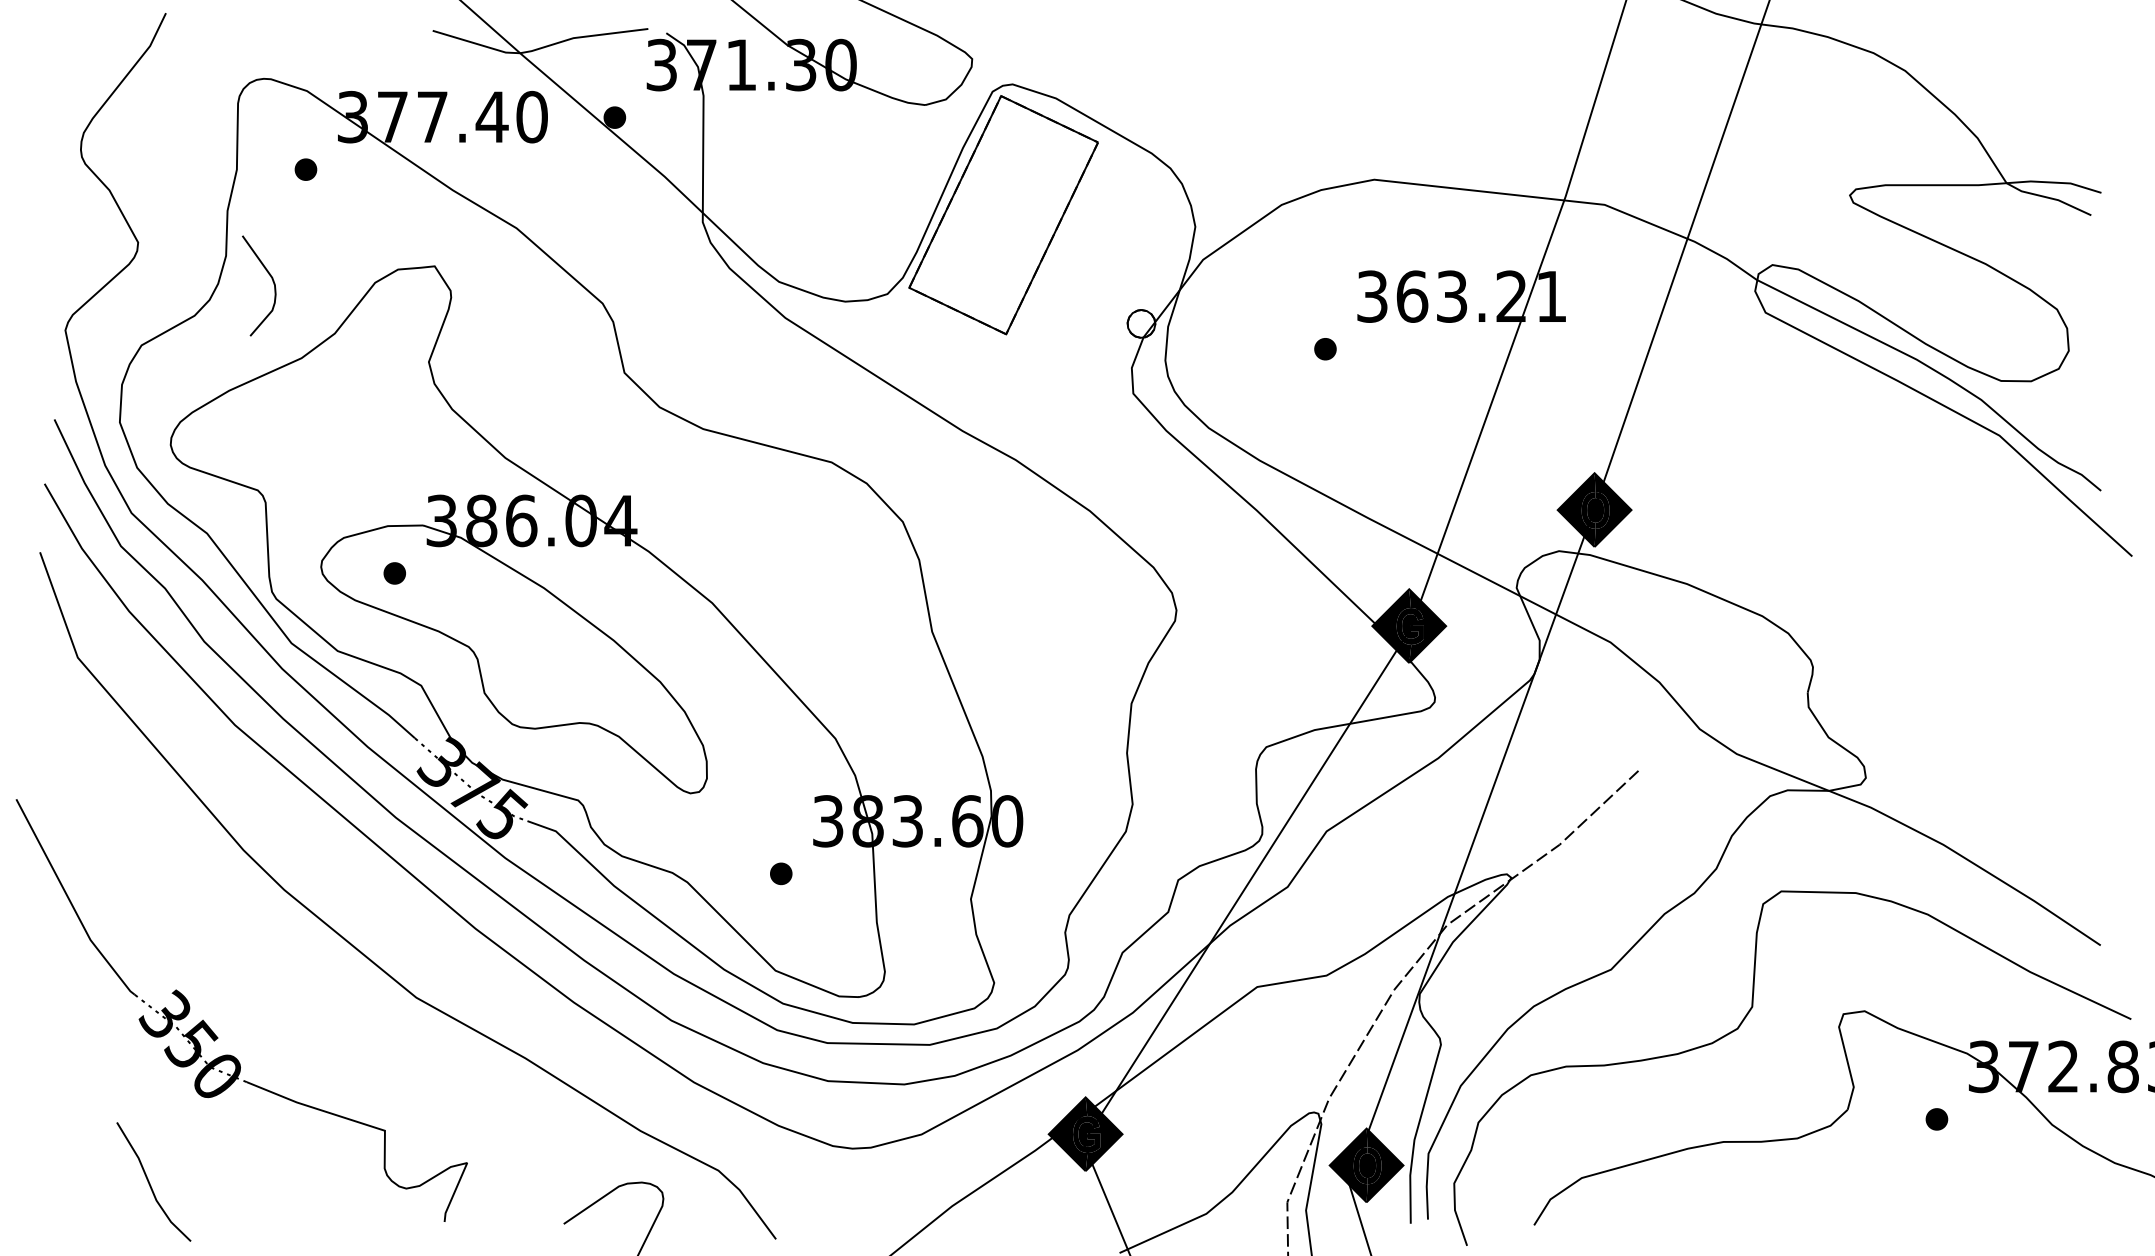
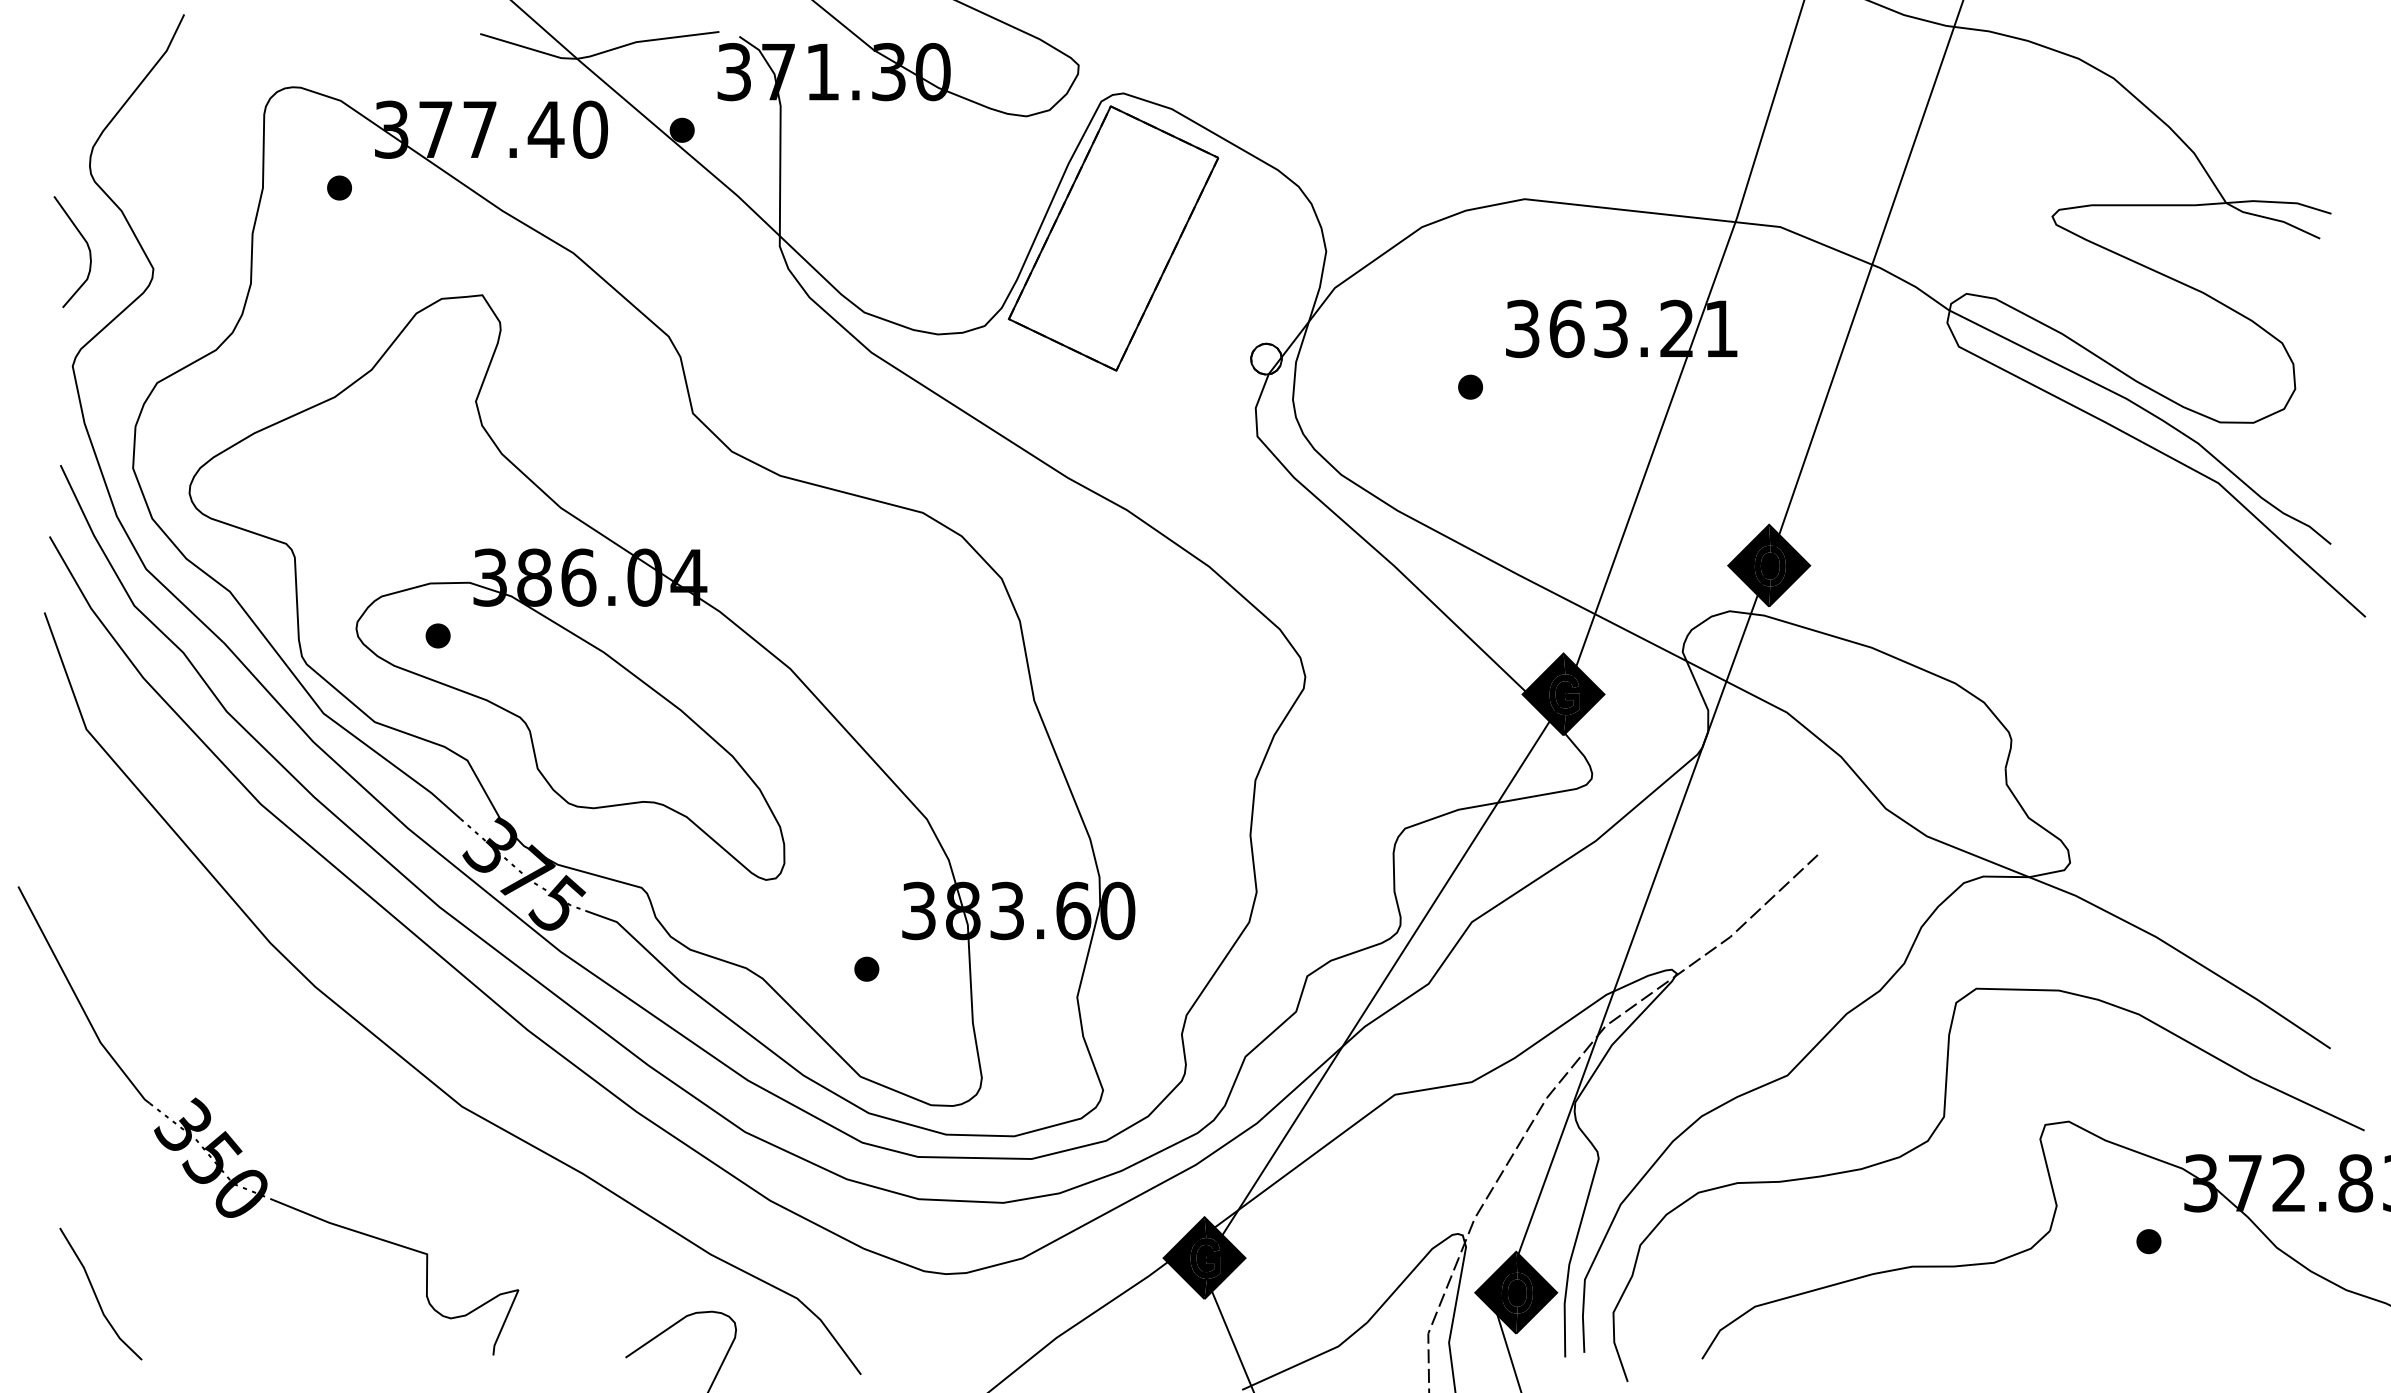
curve: (272, 281) -> (87, 247), moved
line: (149, 1182) -> (96, 1294), moved

